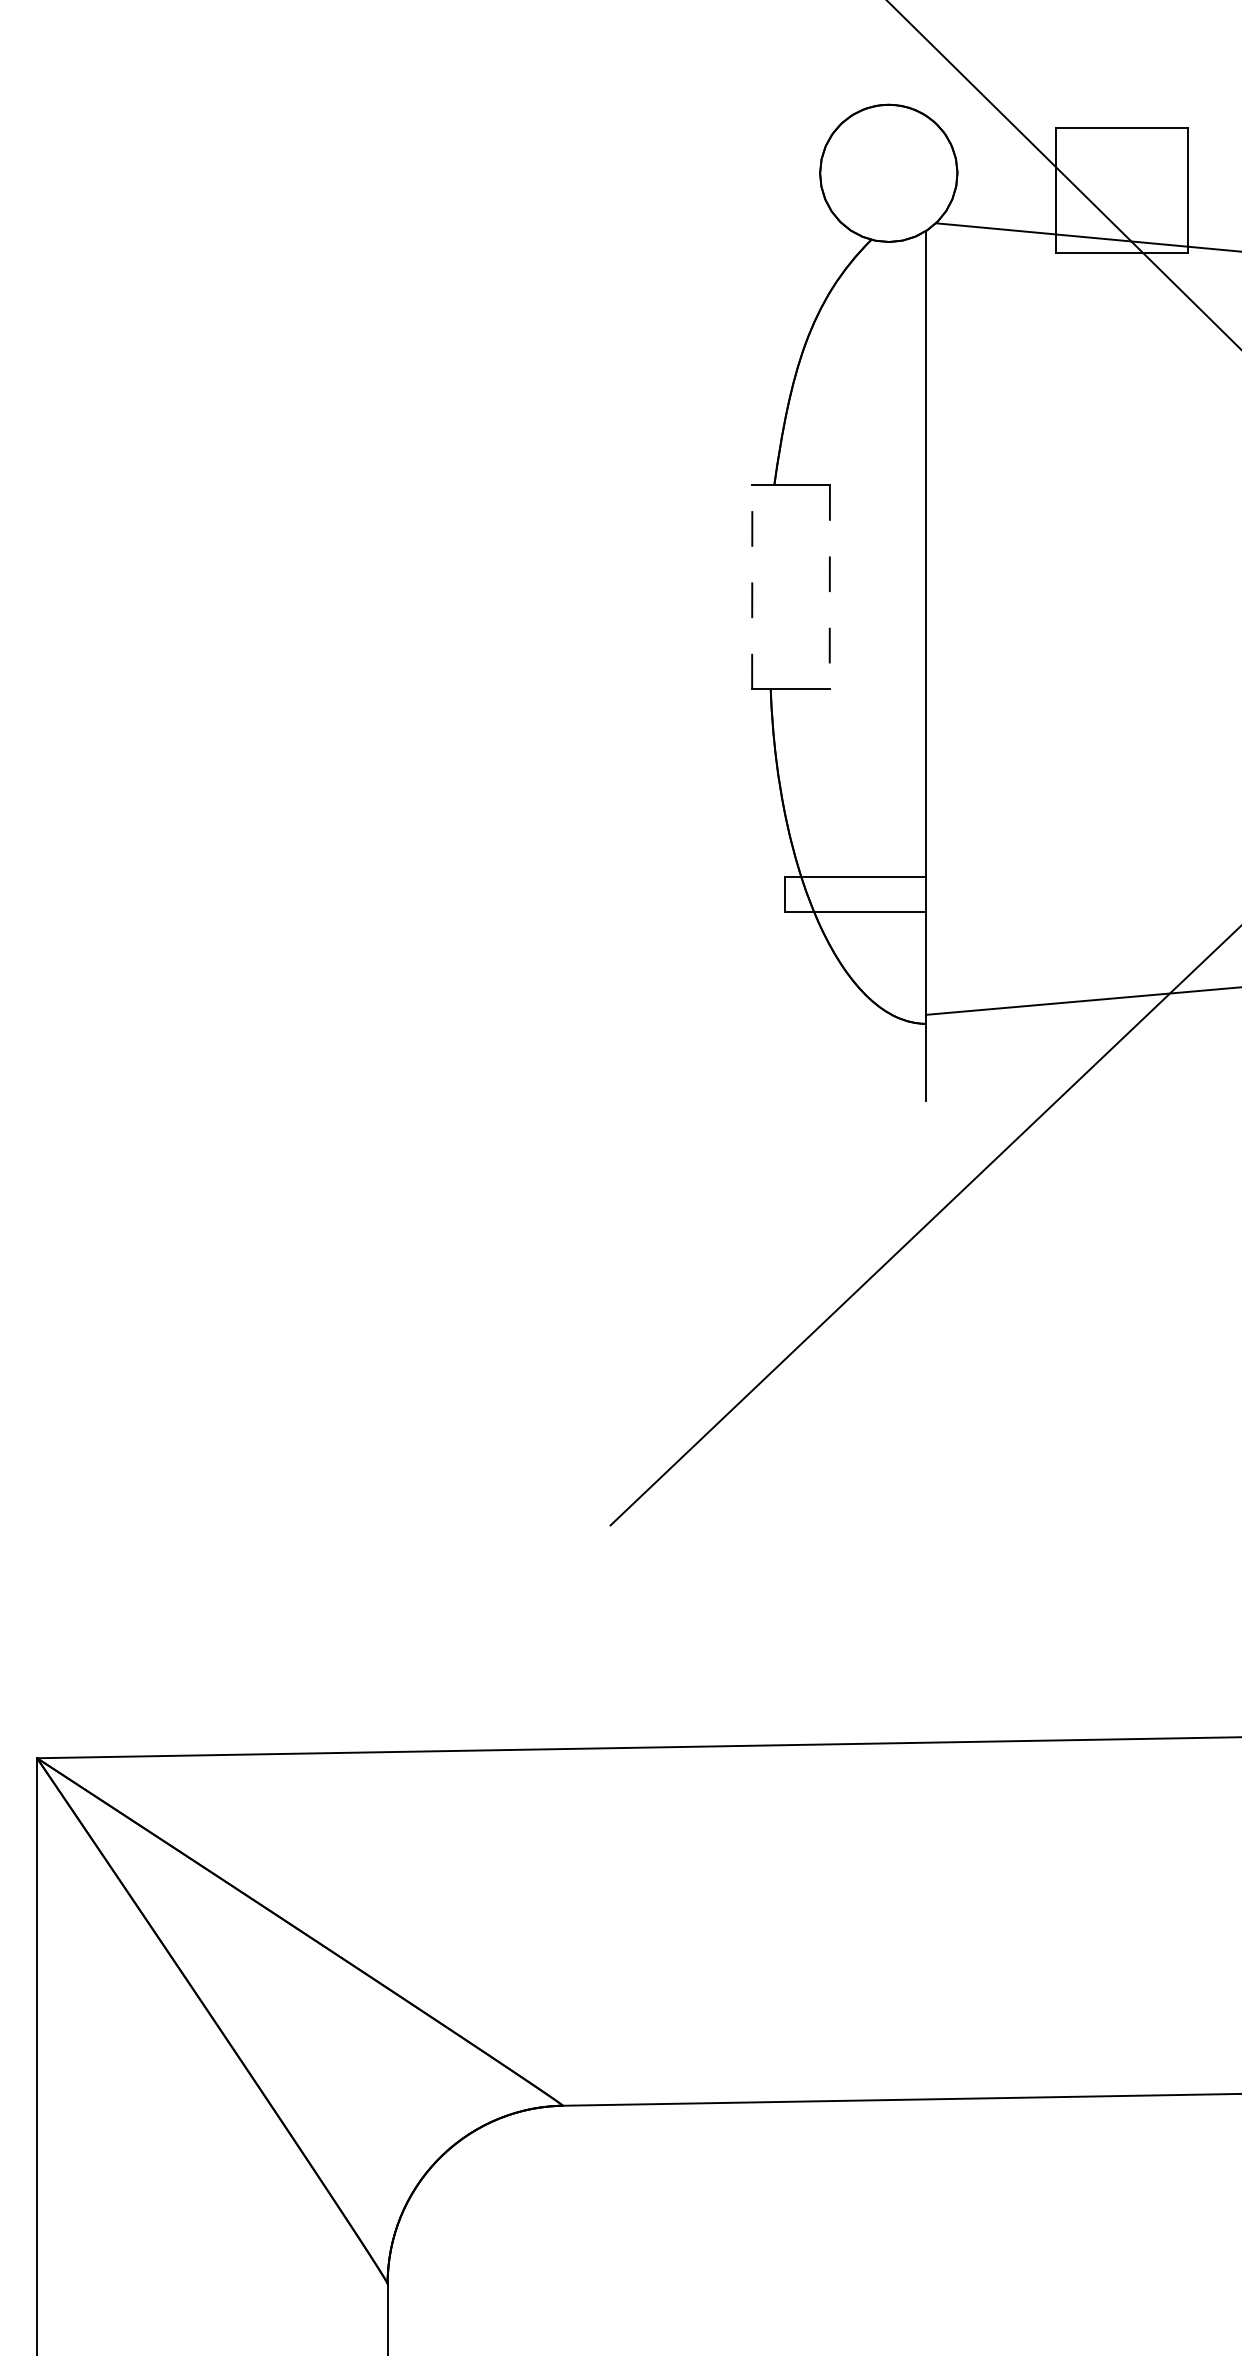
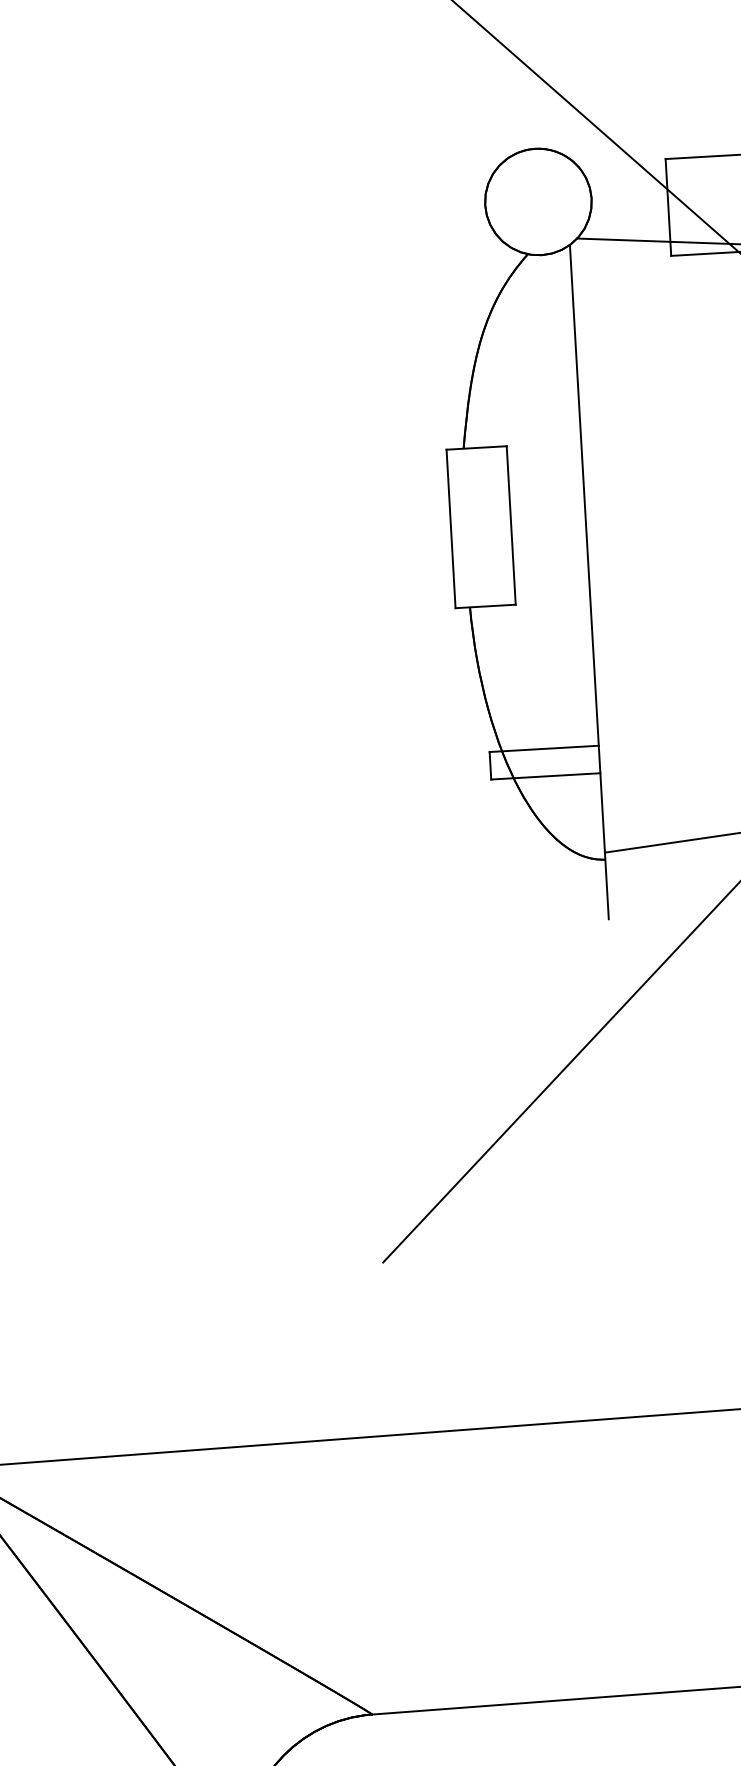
line: (752, 586) -> (451, 528), dashed -> solid
line: (829, 587) -> (510, 525), dashed -> solid

